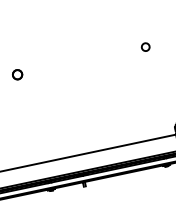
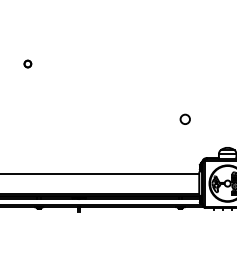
circle: (144, 46) -> (184, 118), moved
circle: (17, 74) -> (27, 63), size x0.6

